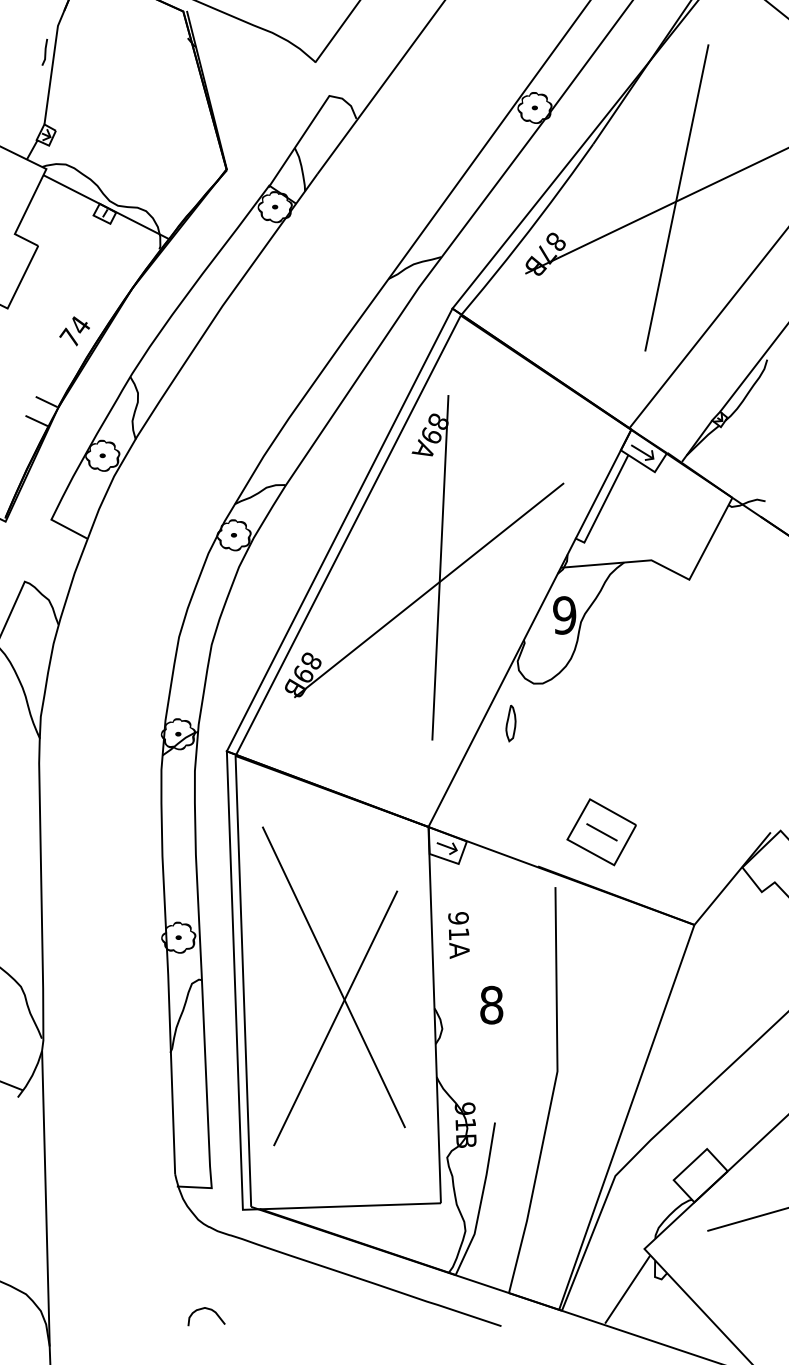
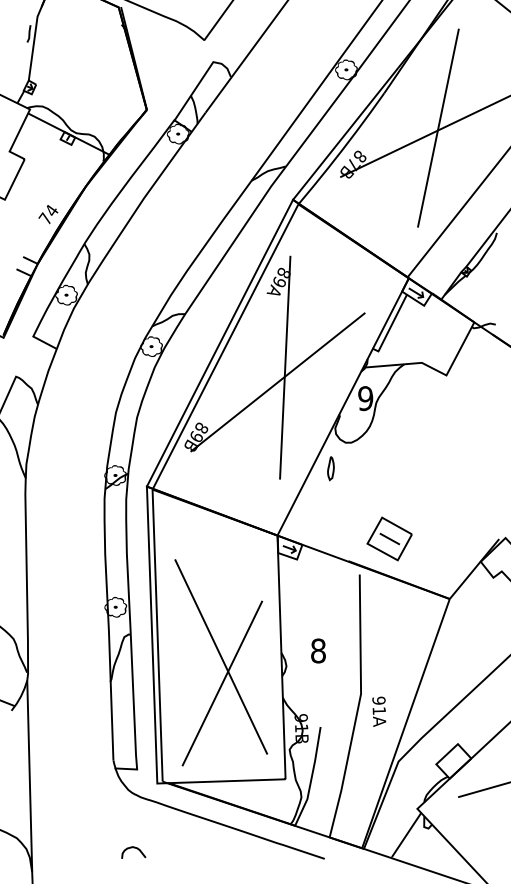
text: (459, 934) -> (379, 711), moved
part: (332, 985) -> (220, 662), moved

